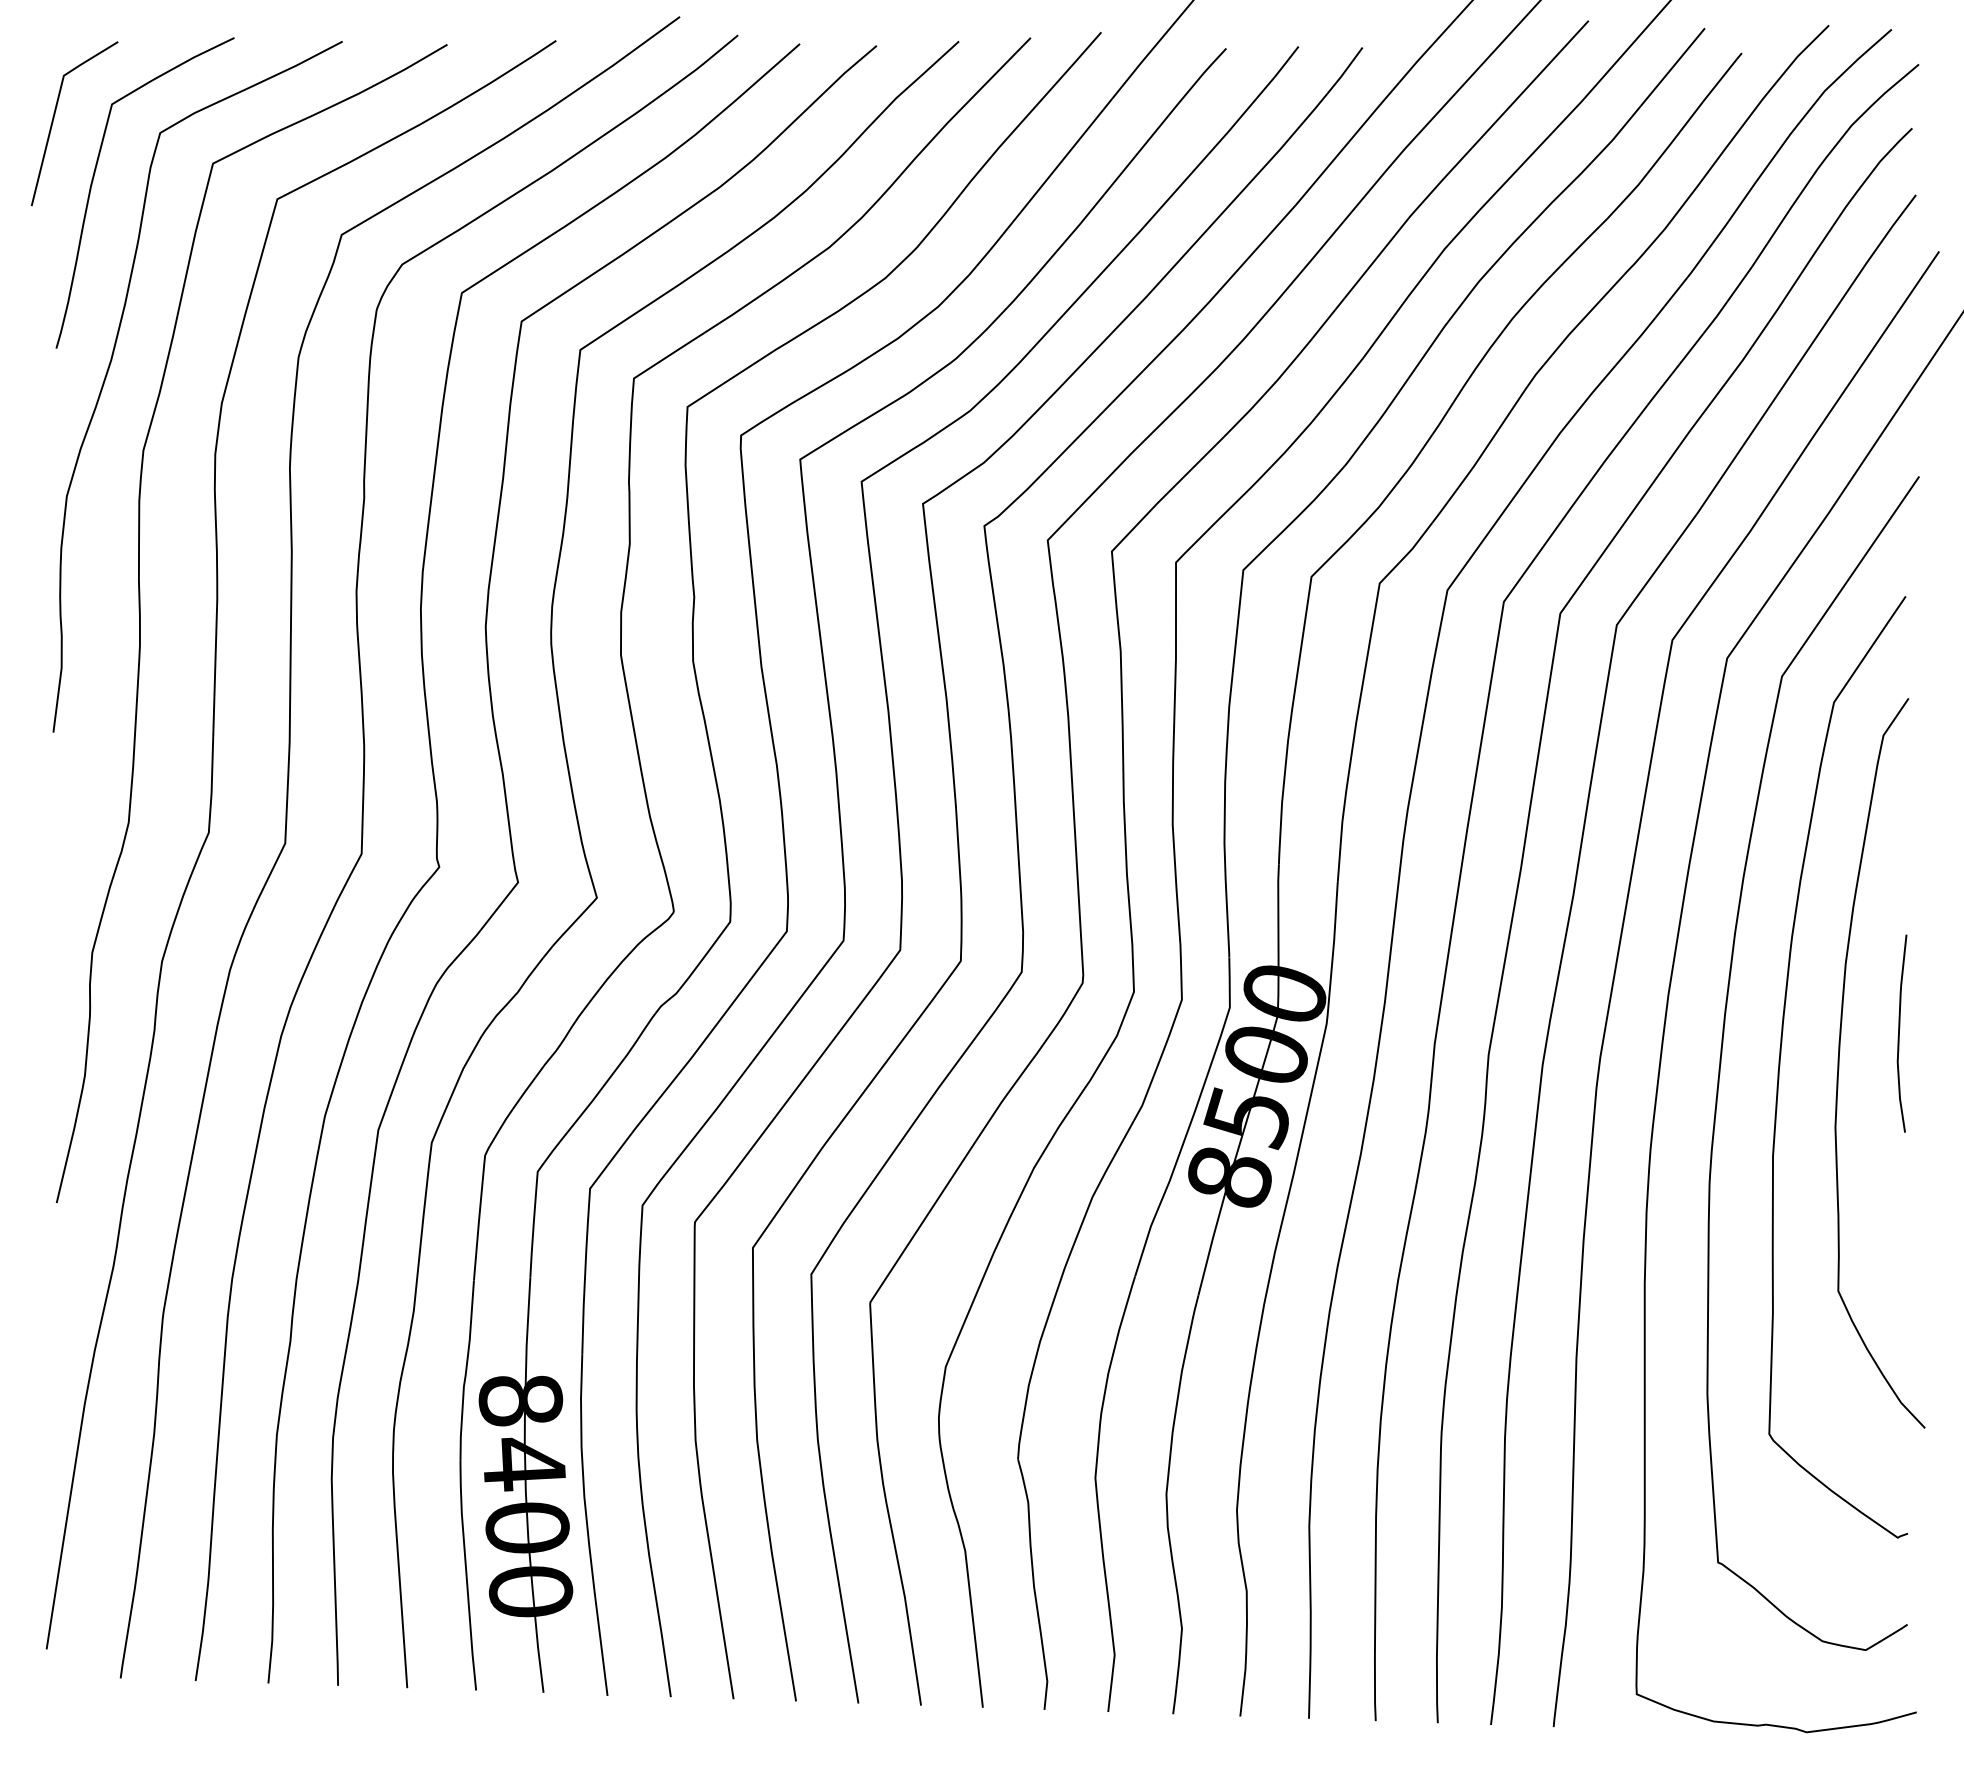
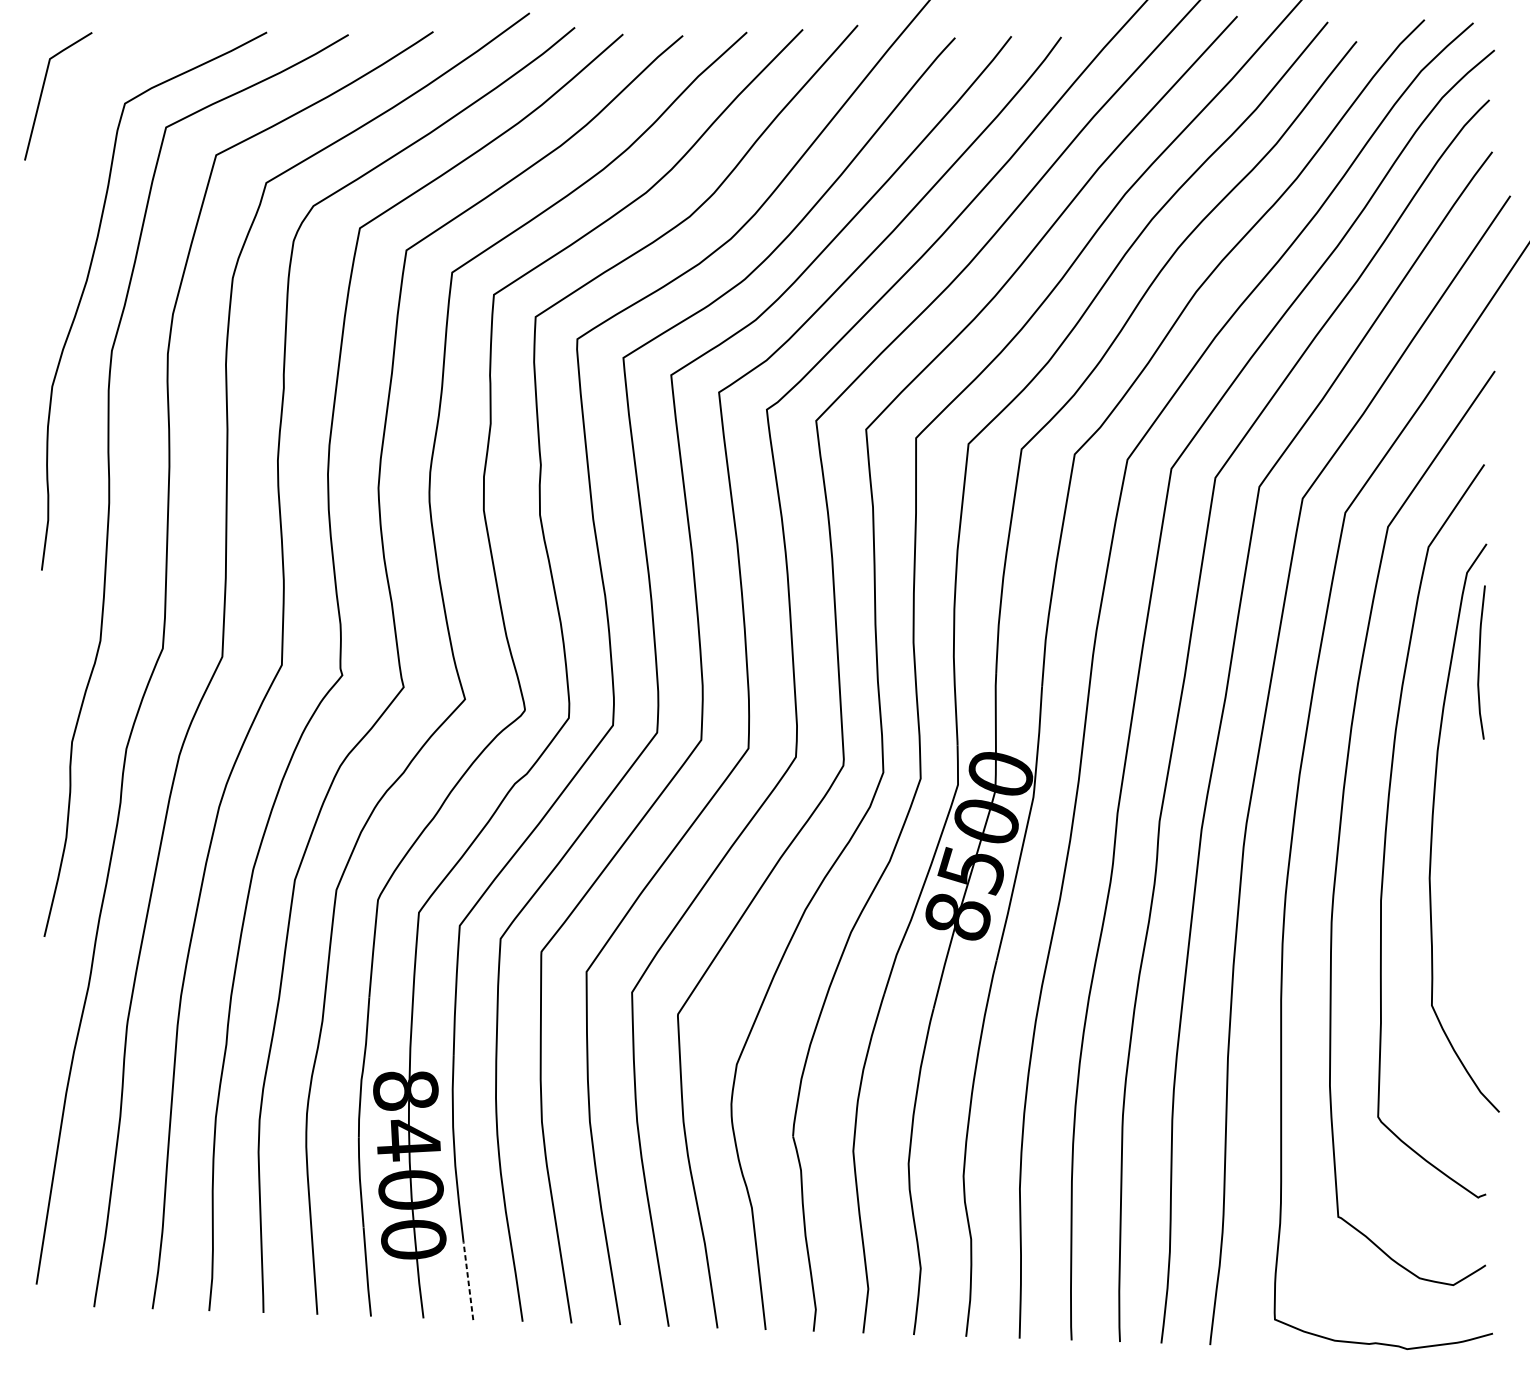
curve: (93, 181) -> (73, 141), removed
curve: (1899, 1033) -> (1479, 662), moved
line: (601, 1644) -> (468, 1280), solid -> dashed

